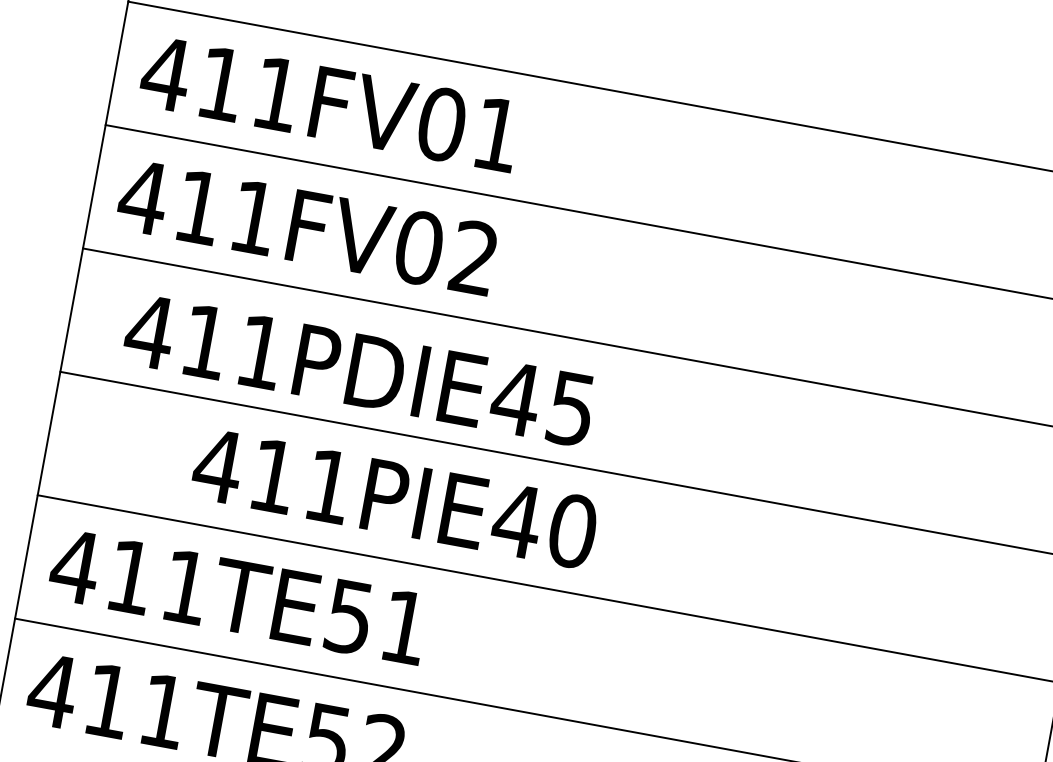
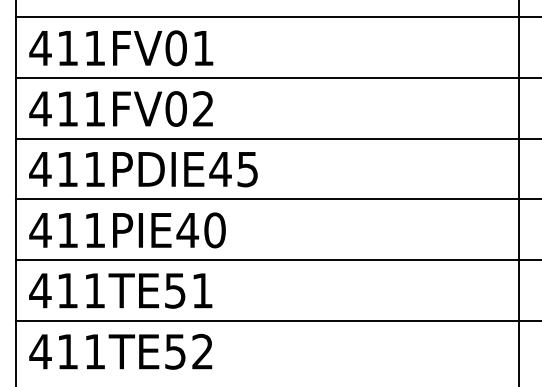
text: (359, 370) -> (143, 169), moved
text: (394, 498) -> (127, 230), moved

